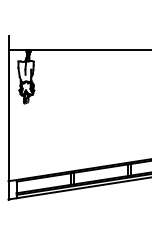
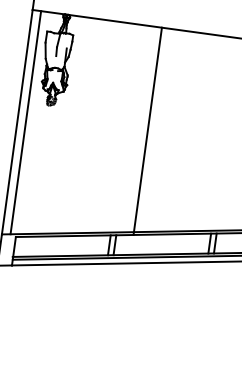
line: (83, 110) -> (147, 130), added
line: (13, 115) -> (25, 122), added

